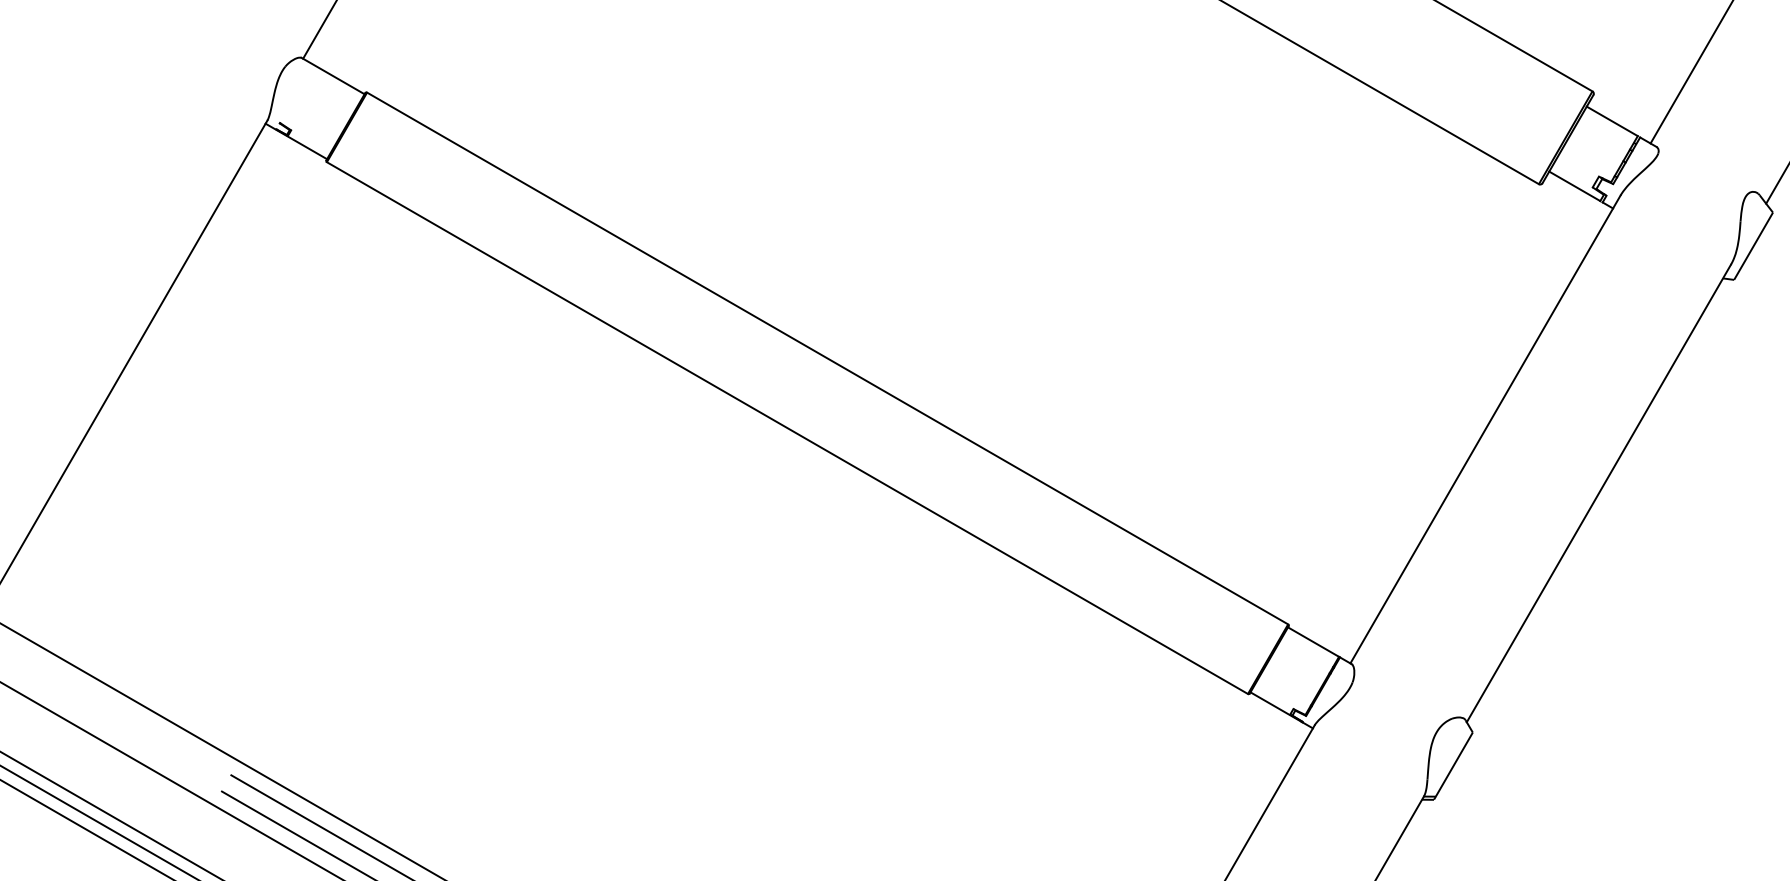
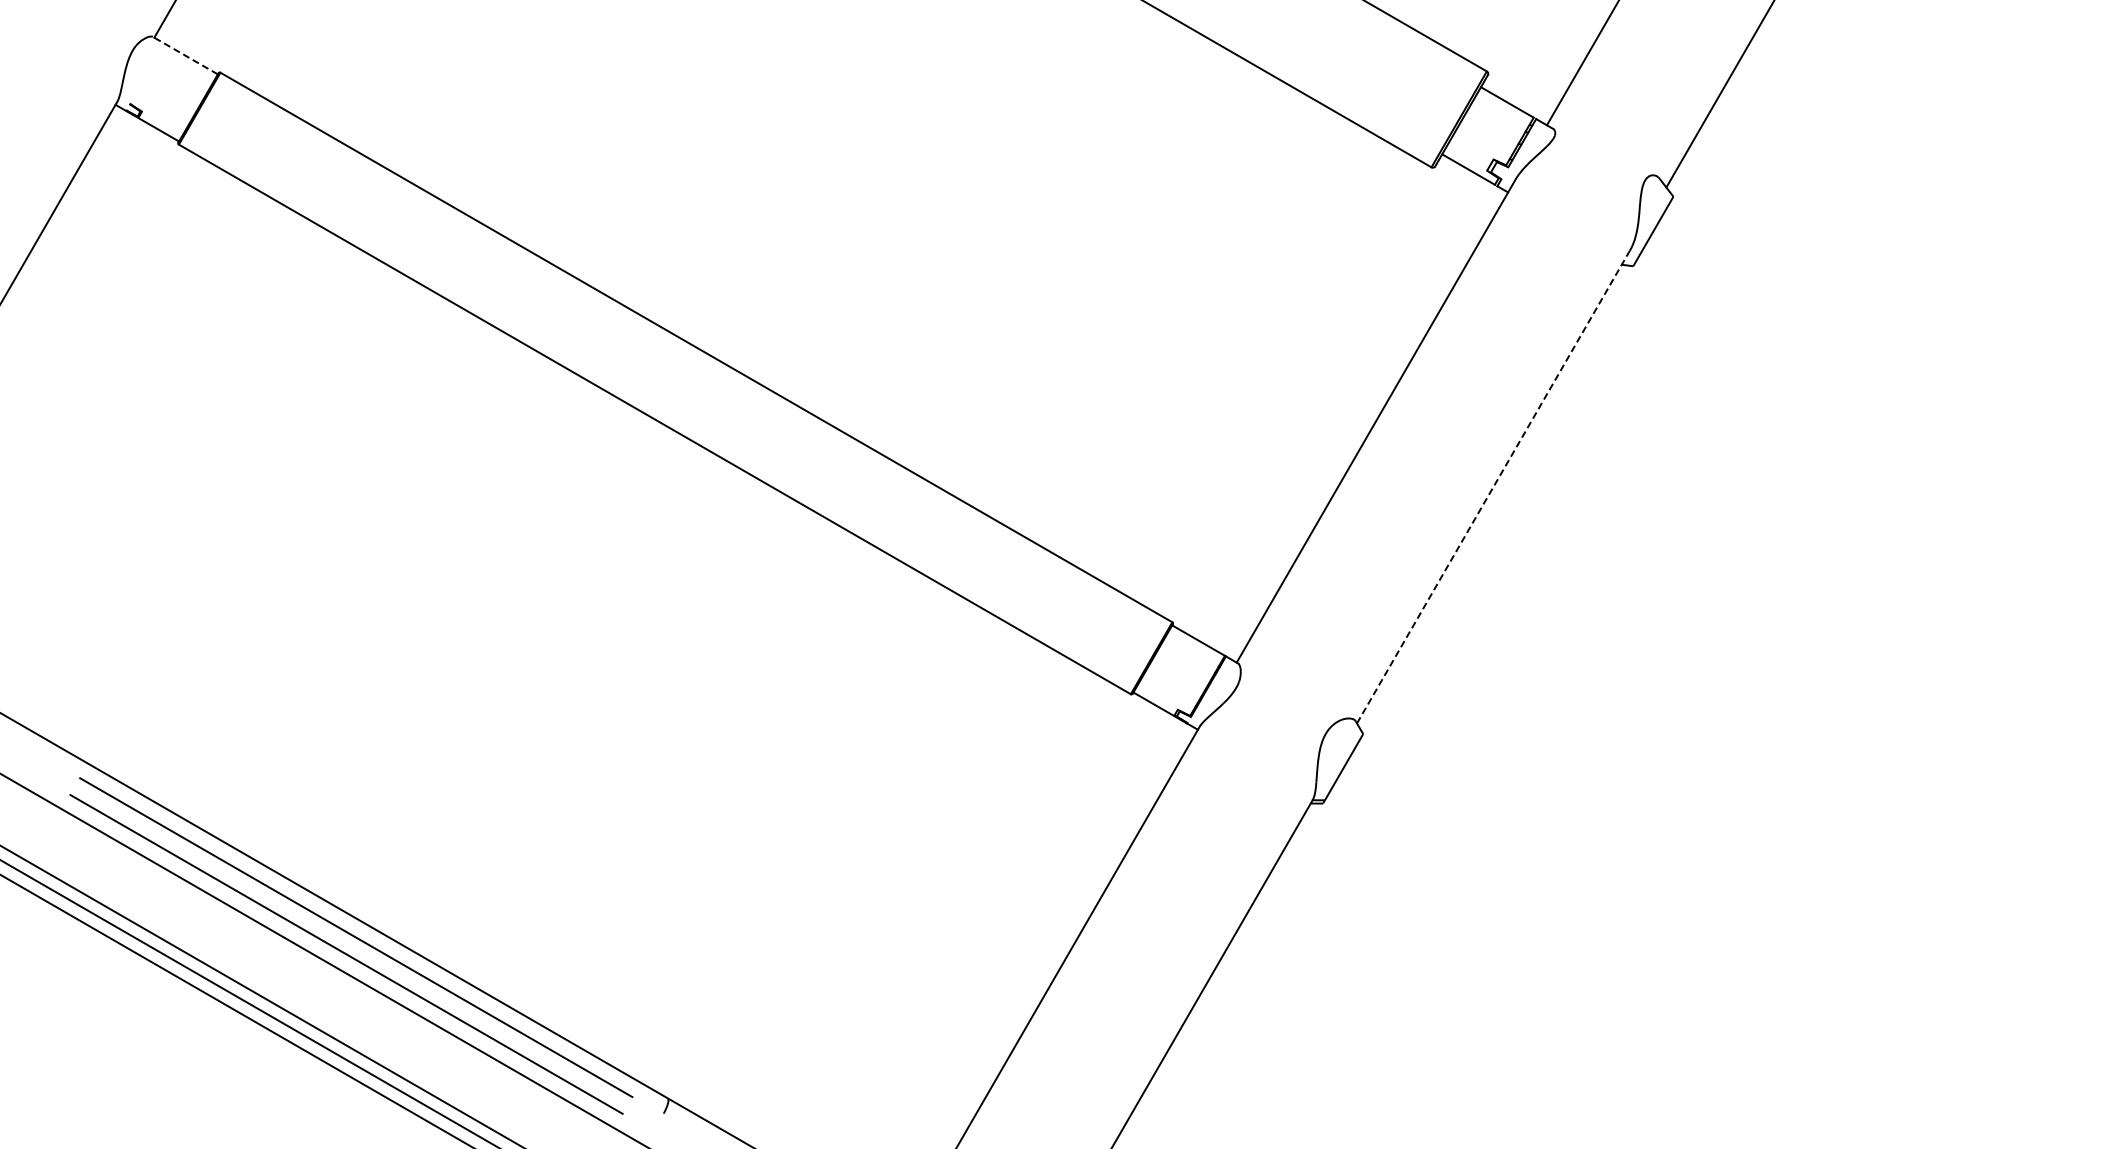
line: (333, 75) -> (185, 55), solid -> dashed
line: (1598, 493) -> (1493, 487), solid -> dashed

